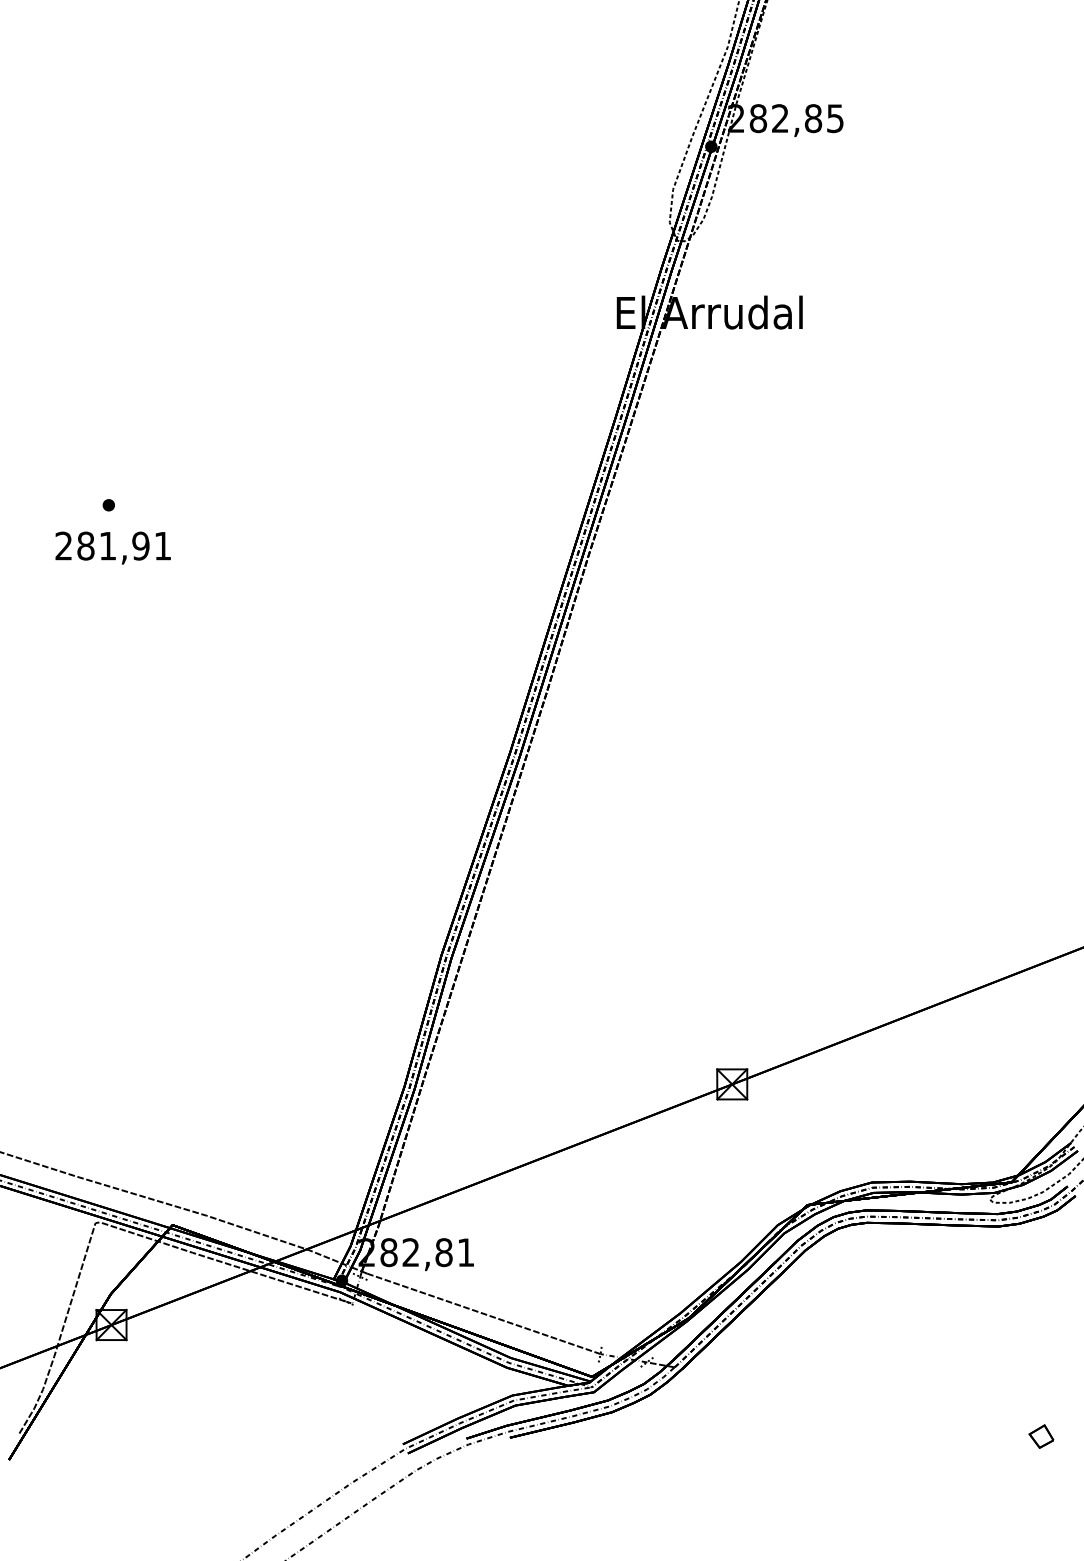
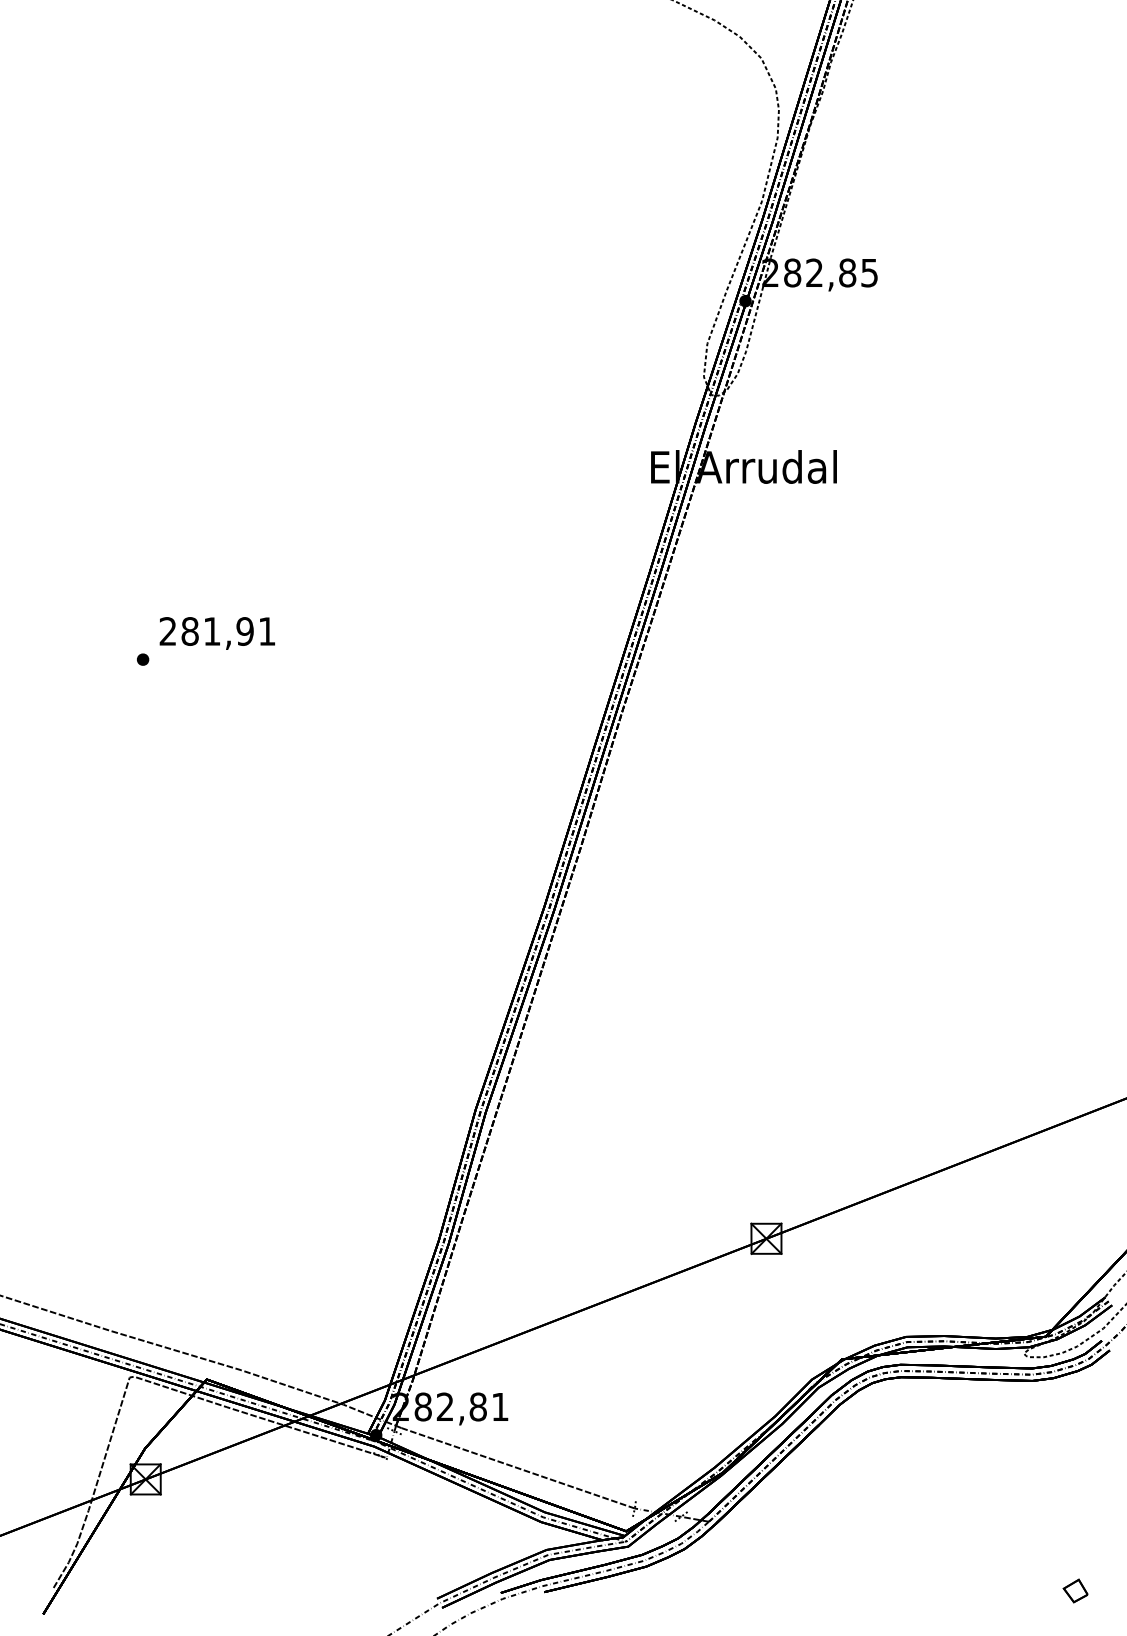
text: (112, 548) -> (216, 633), moved

